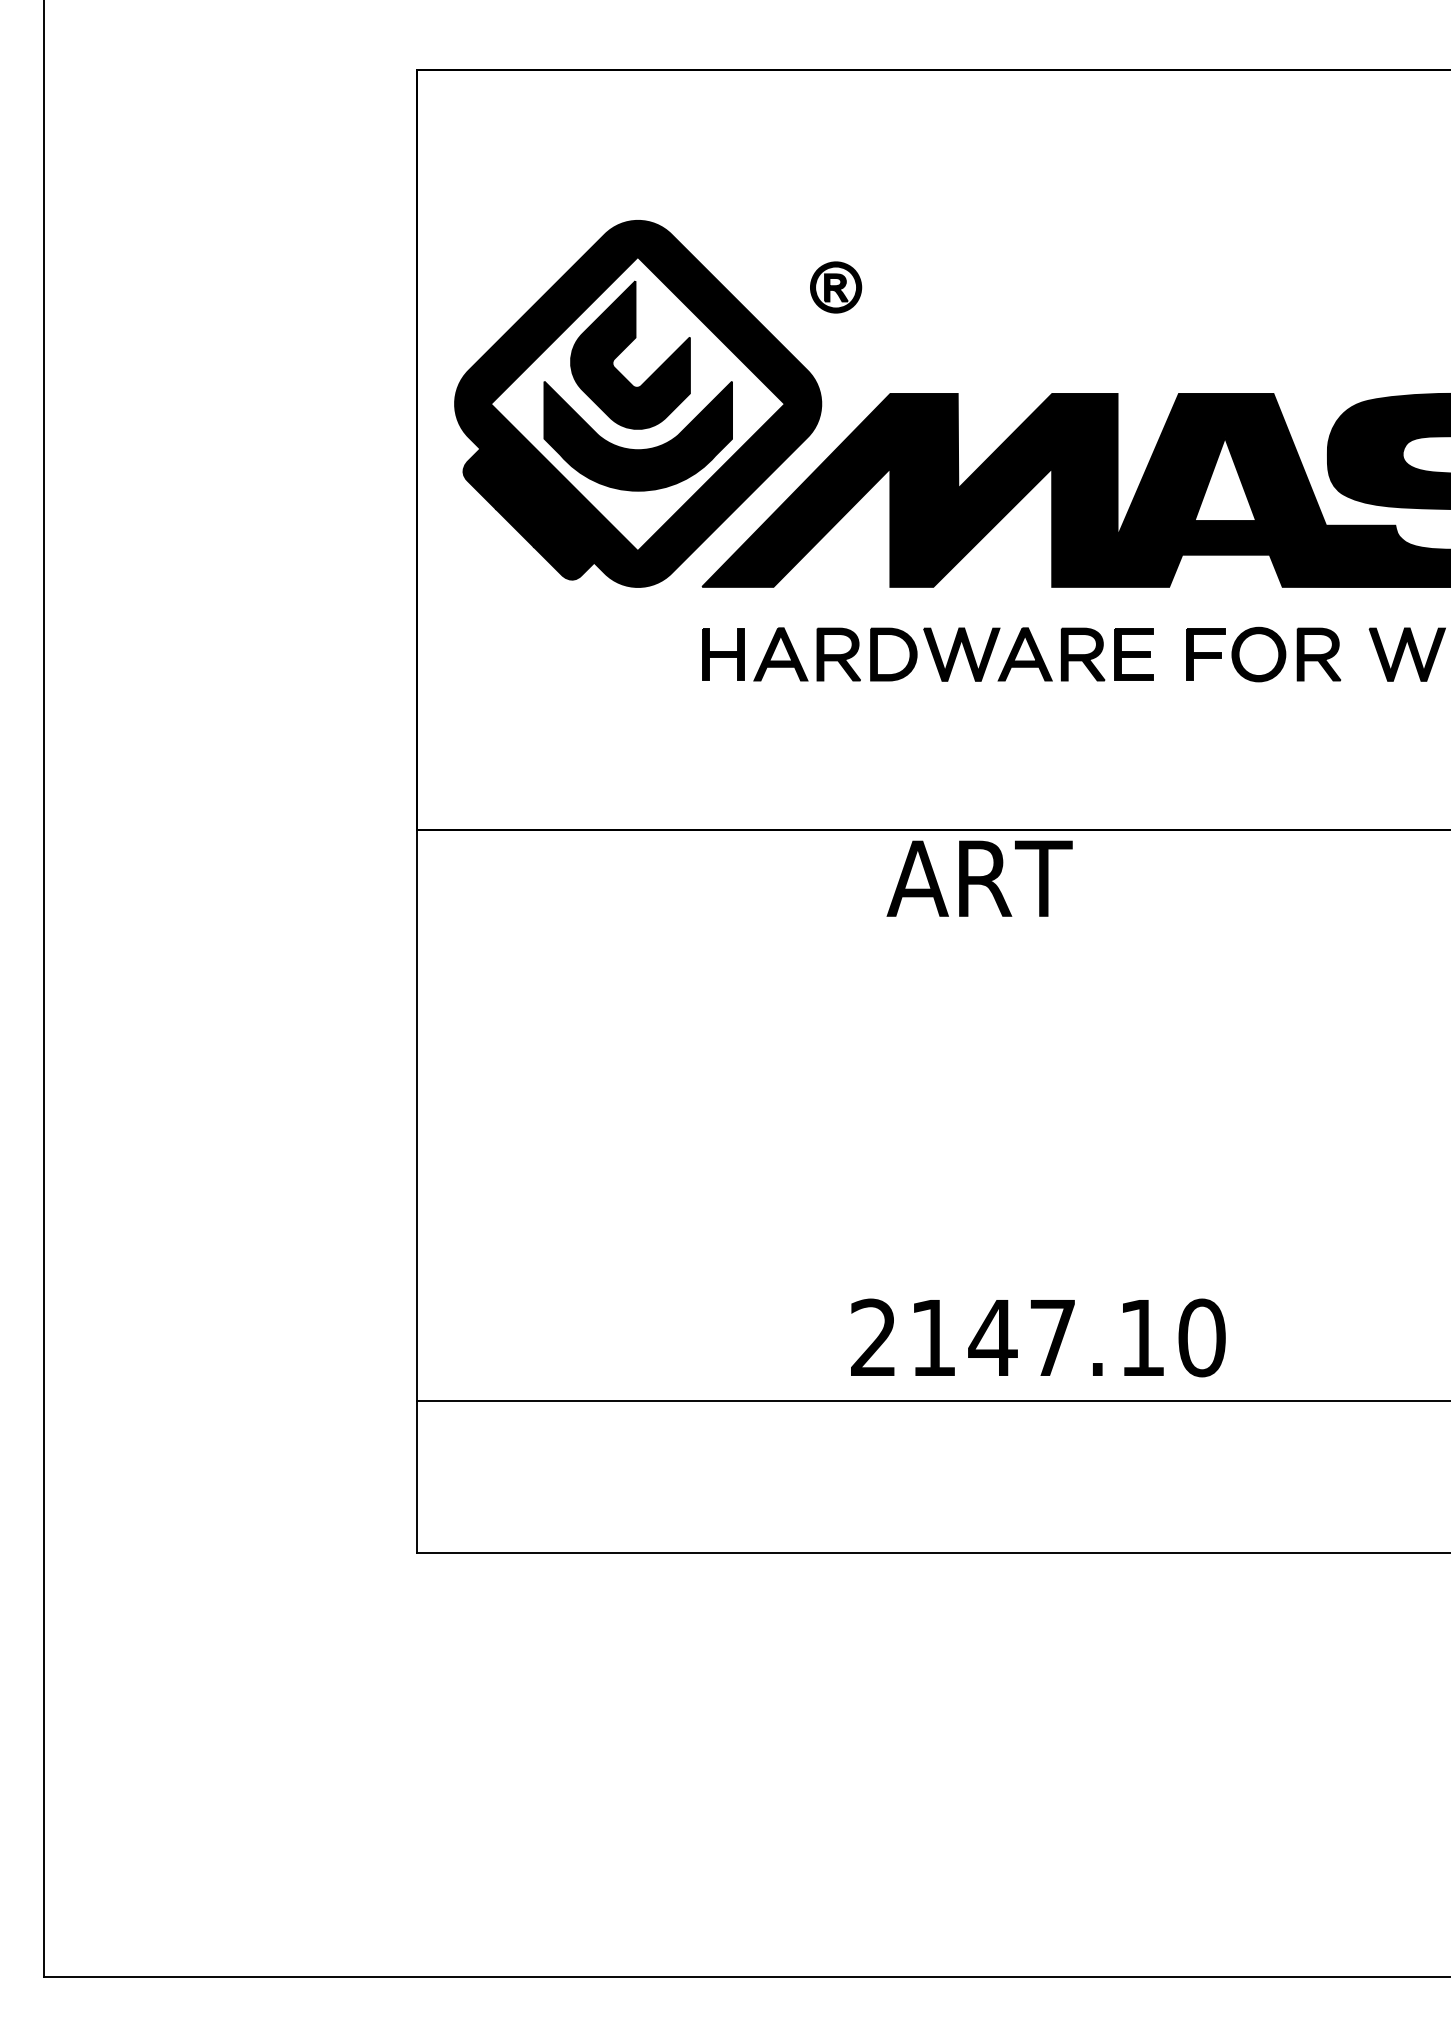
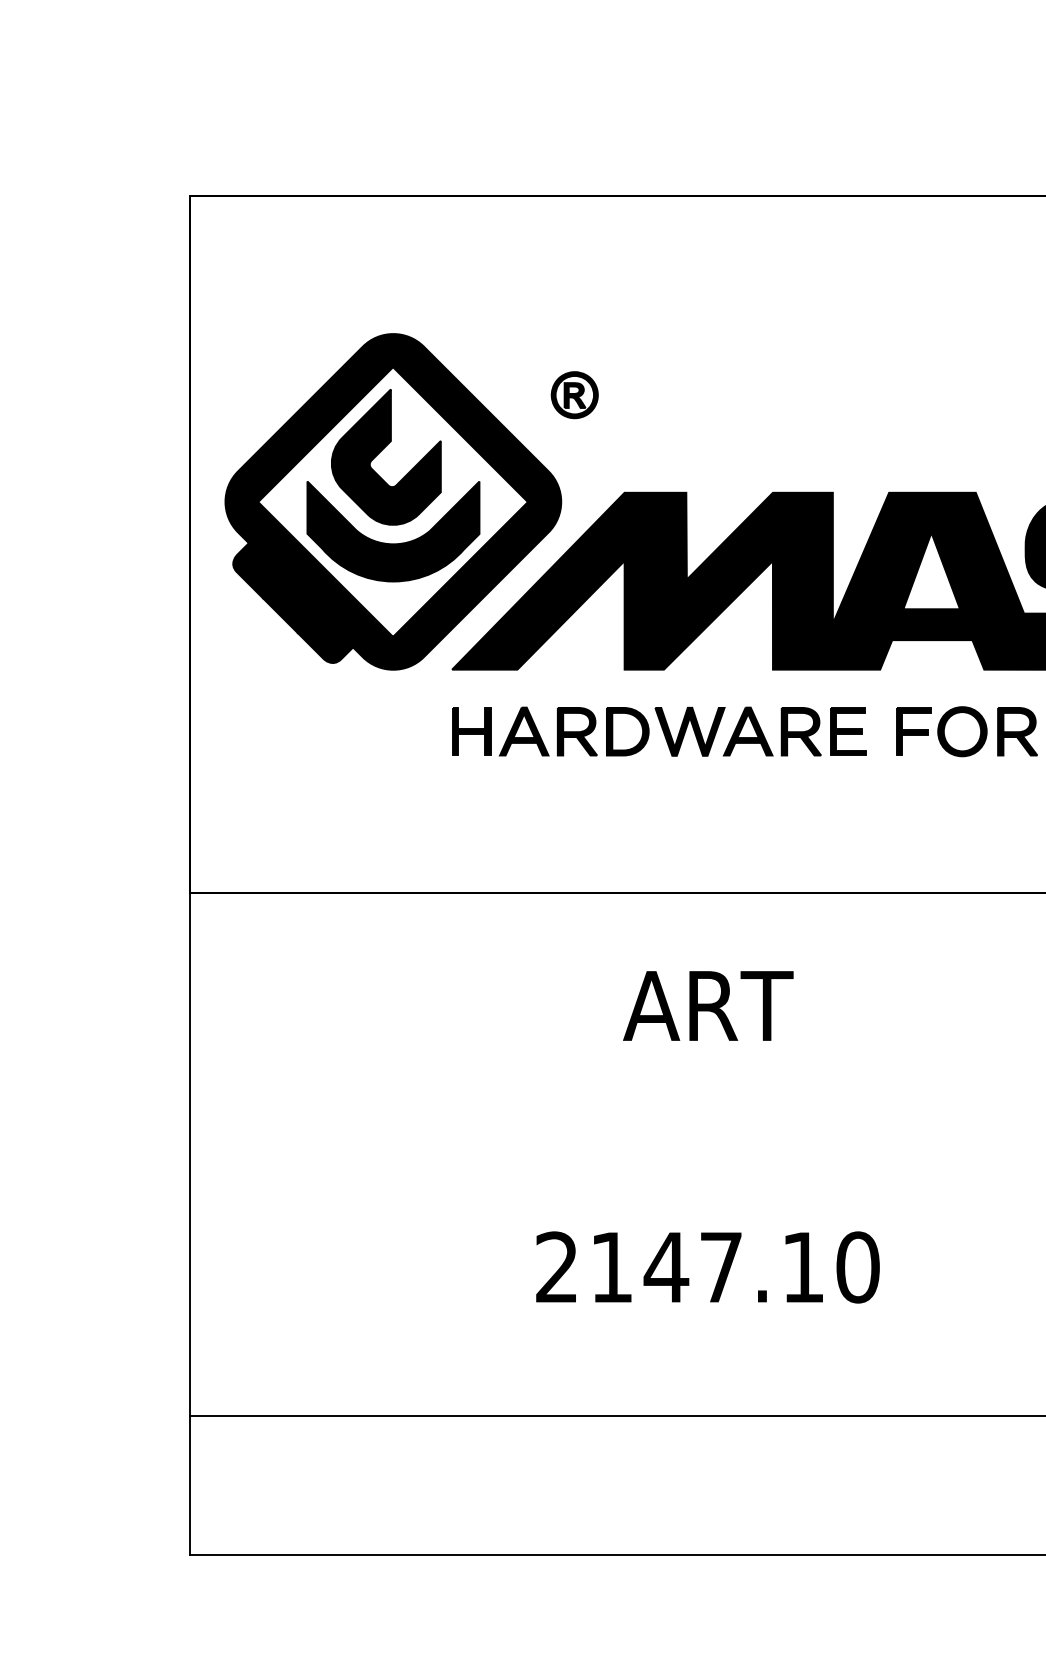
text: (979, 878) -> (708, 1005), moved
text: (1038, 1337) -> (708, 1267), moved

